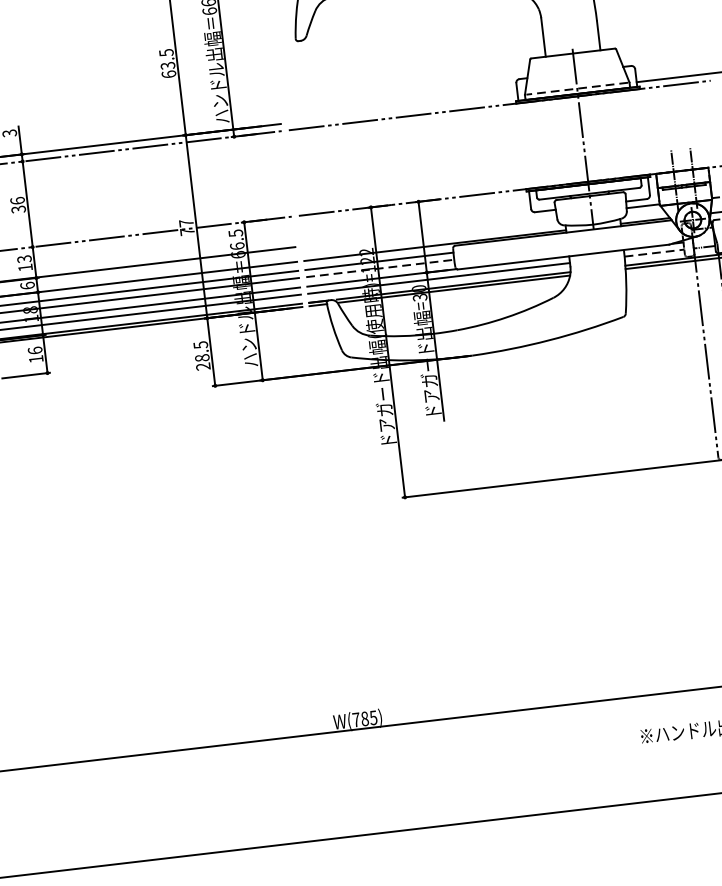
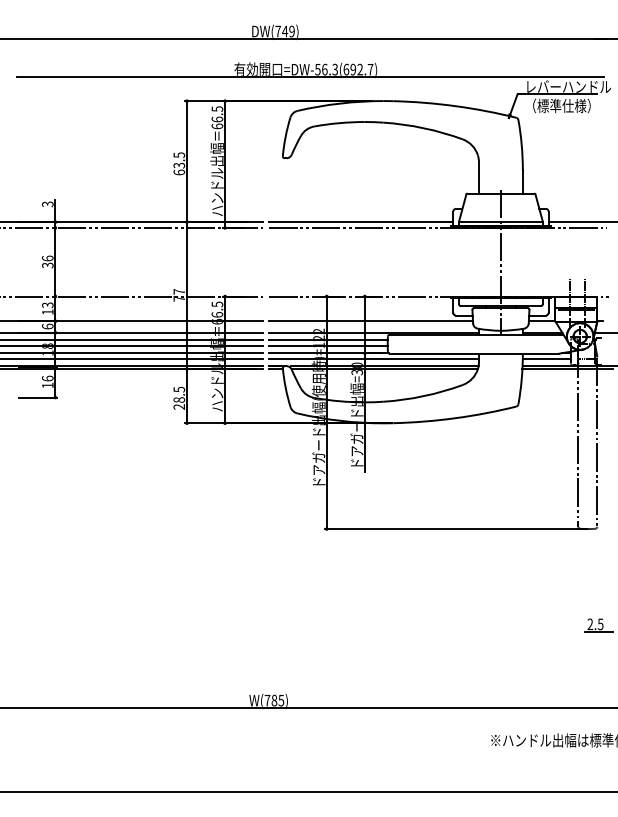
line: (576, 88) -> (500, 221), dashed -> solid
line: (402, 110) -> (360, 222), added
line: (429, 230) -> (370, 320), added
line: (654, 253) -> (546, 359), dashed -> solid
line: (380, 268) -> (328, 345), dashed -> solid

